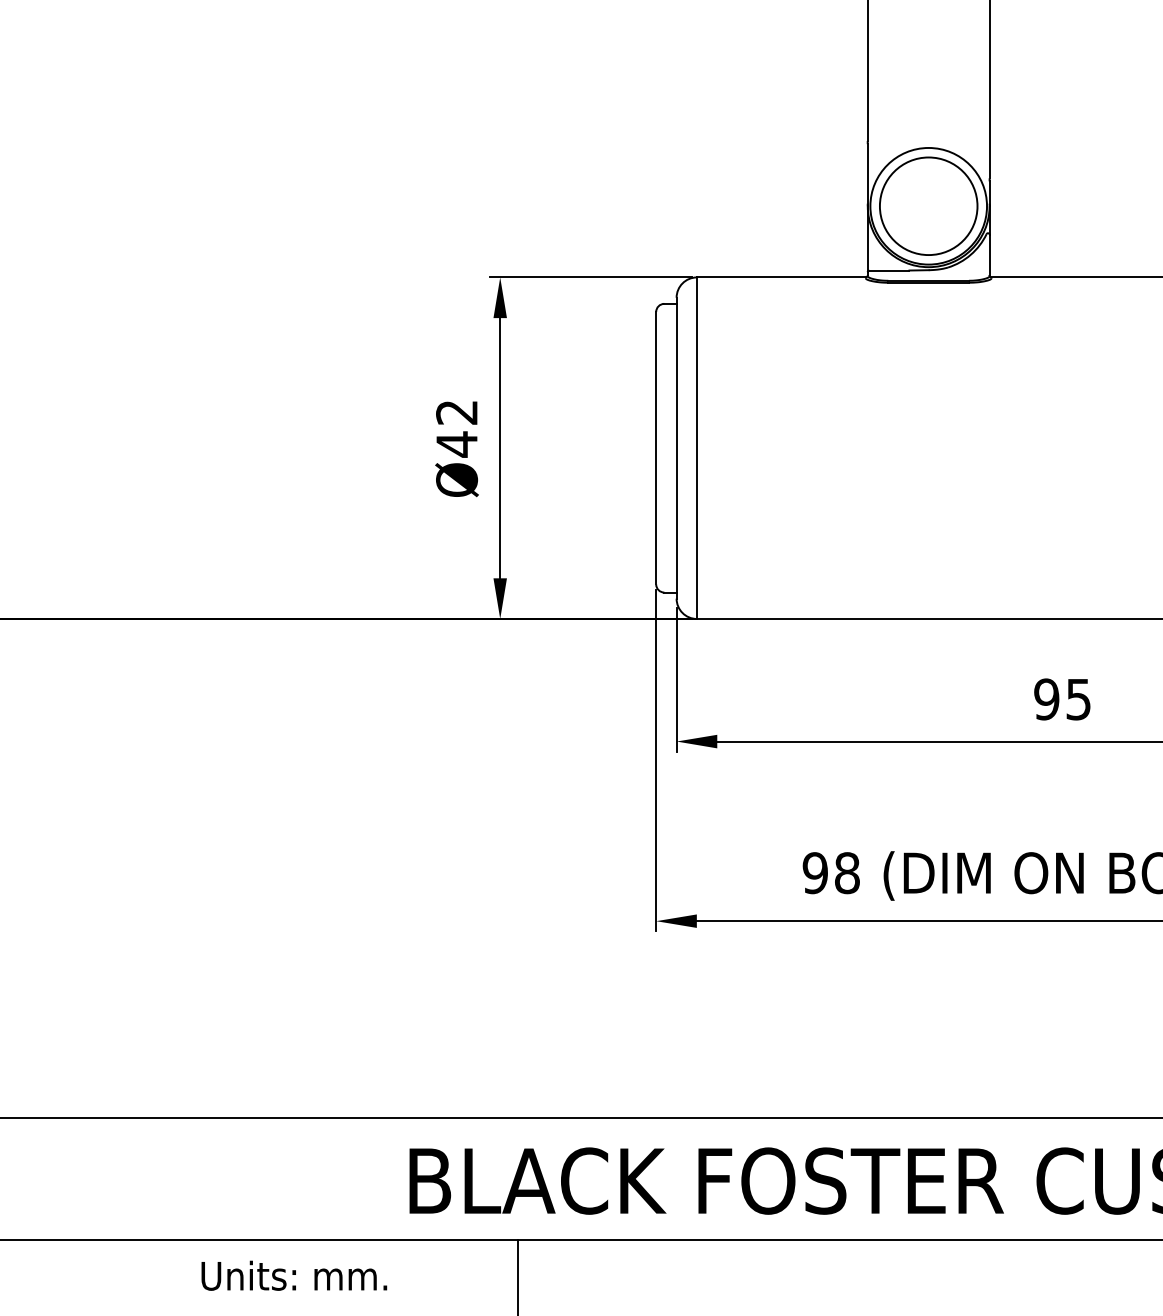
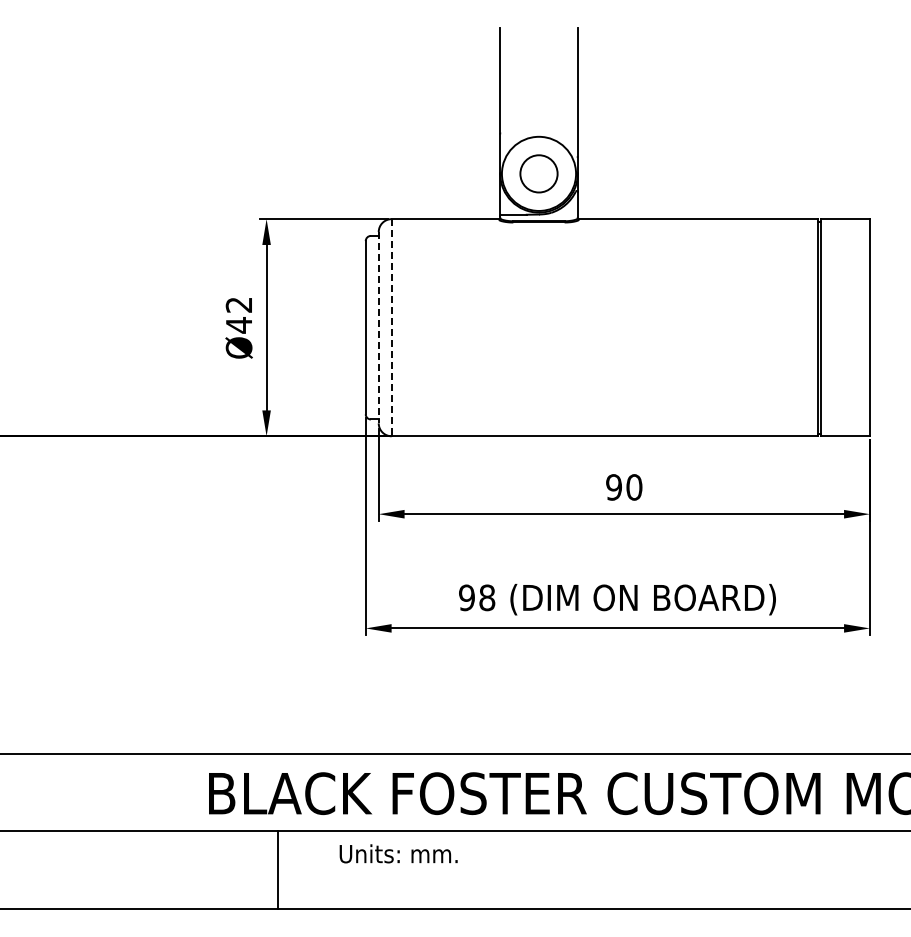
circle: (927, 205) -> (538, 173), size x0.6
line: (676, 447) -> (378, 327), solid -> dashed
line: (696, 447) -> (391, 327), solid -> dashed
text: (1078, 699) -> (634, 487), 95 -> 90
text: (294, 1275) -> (398, 853), moved

